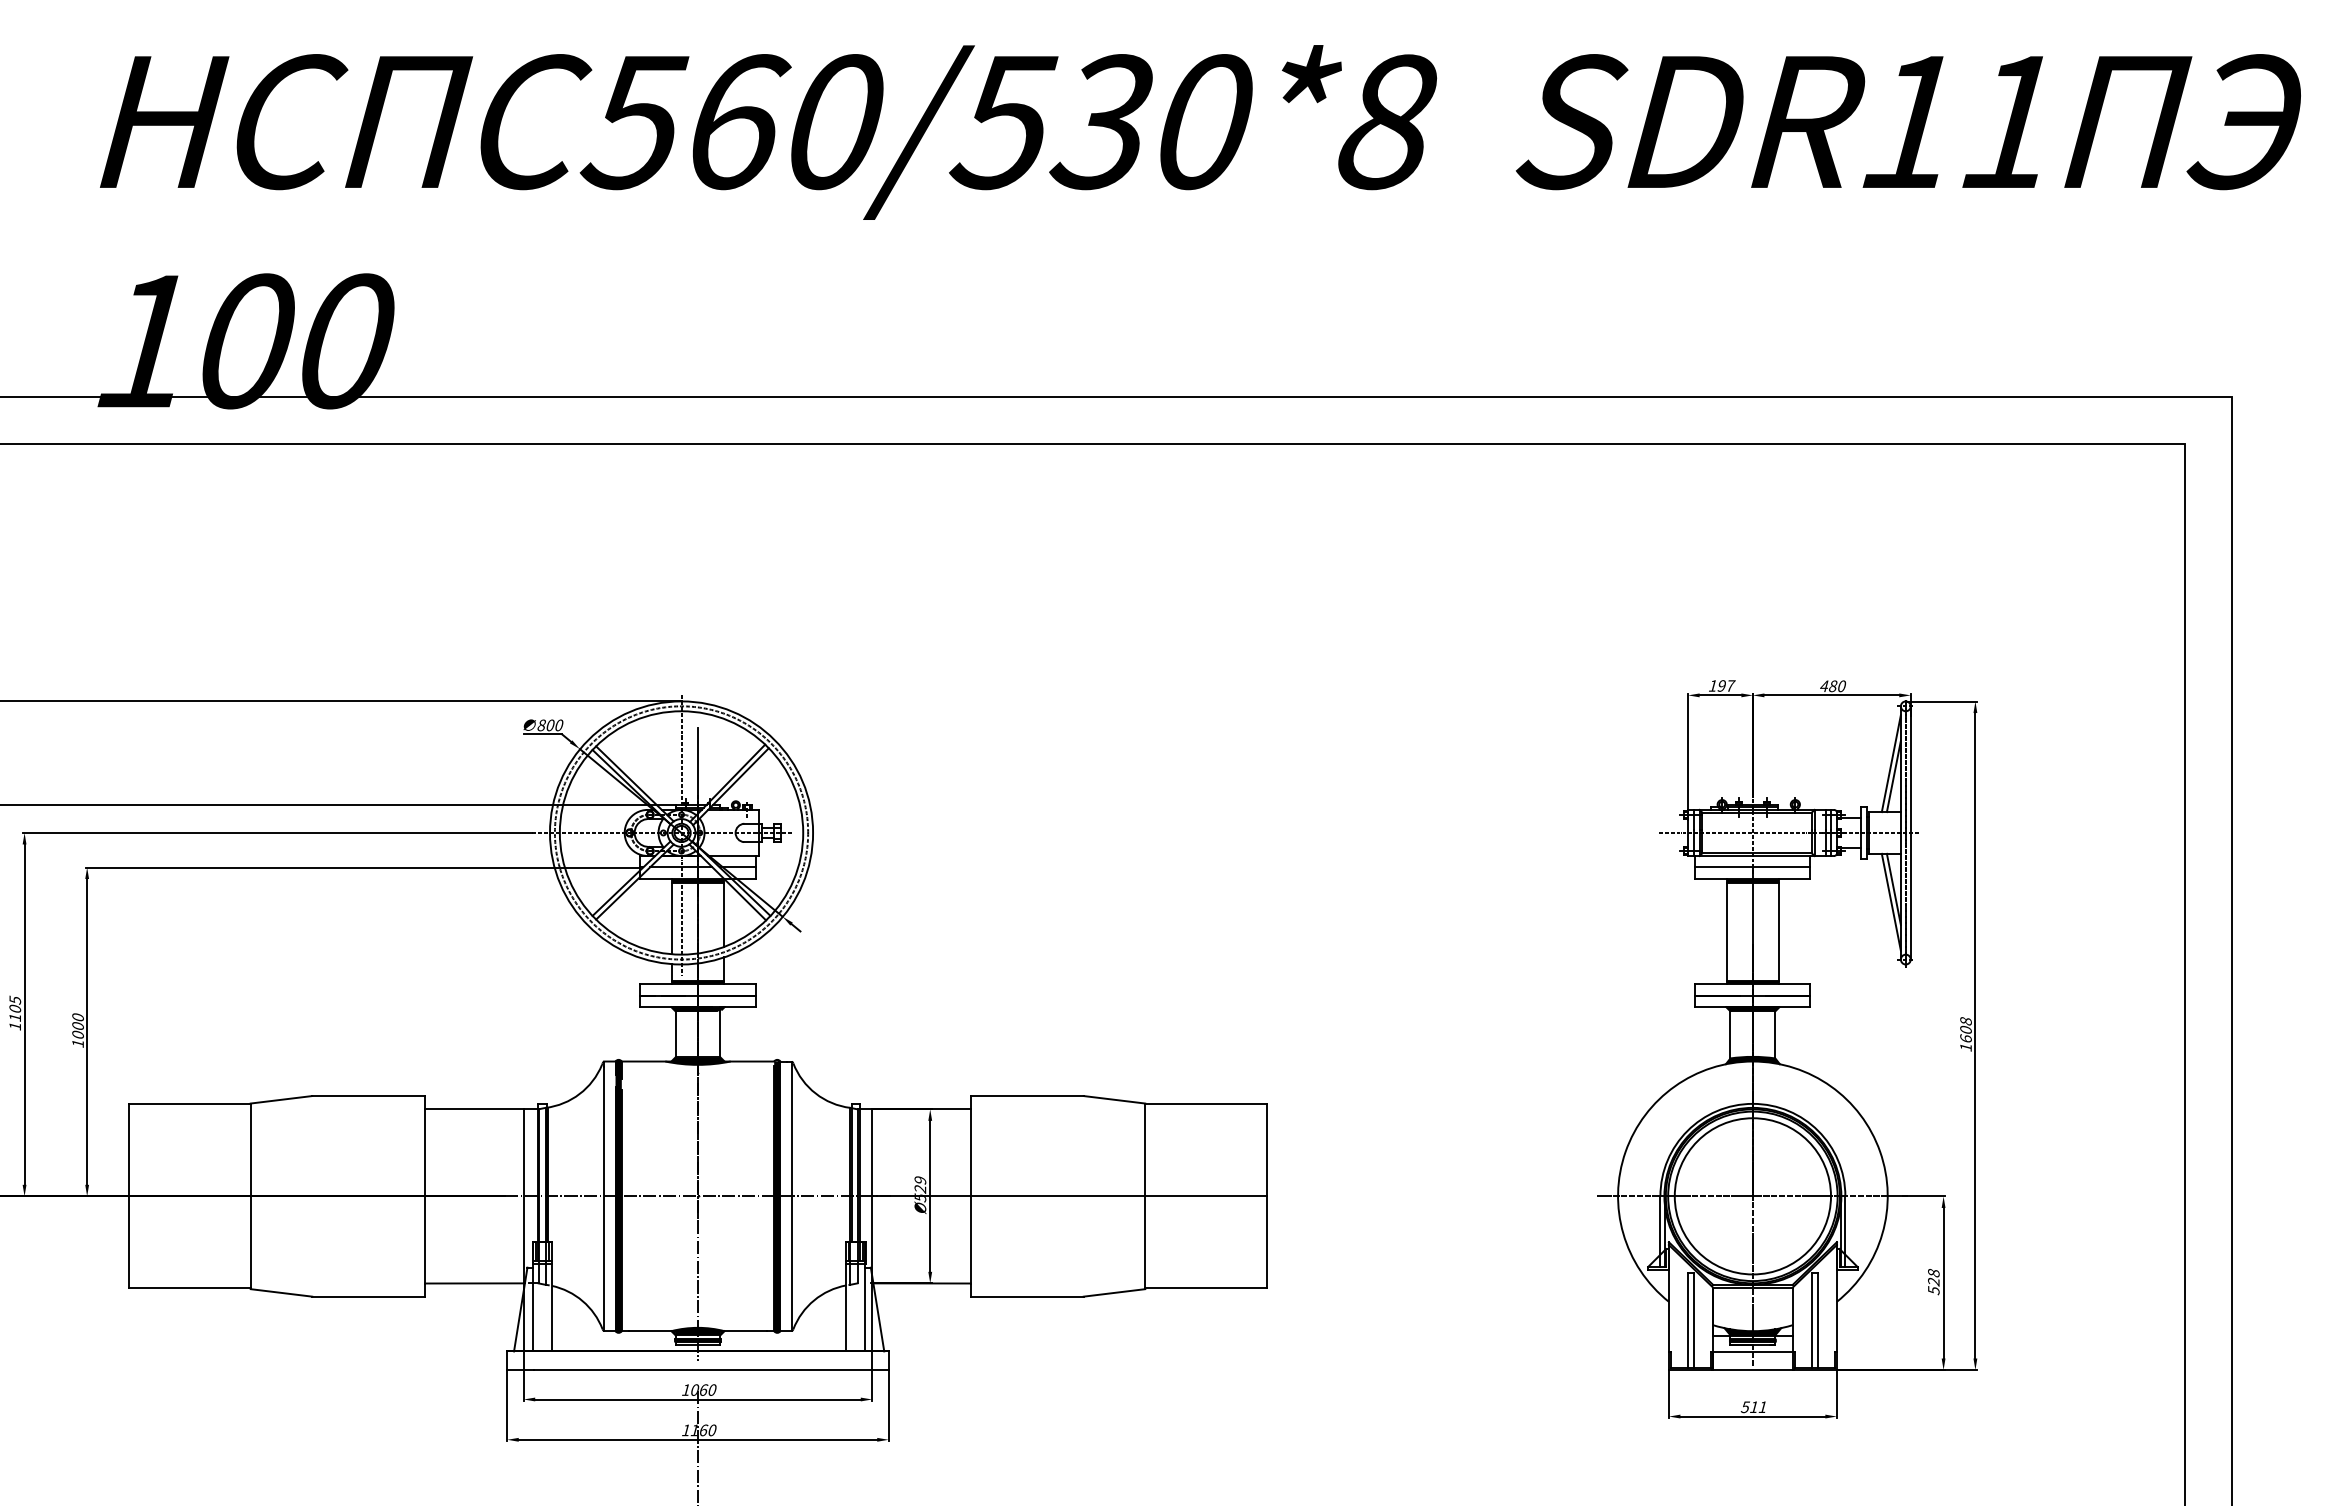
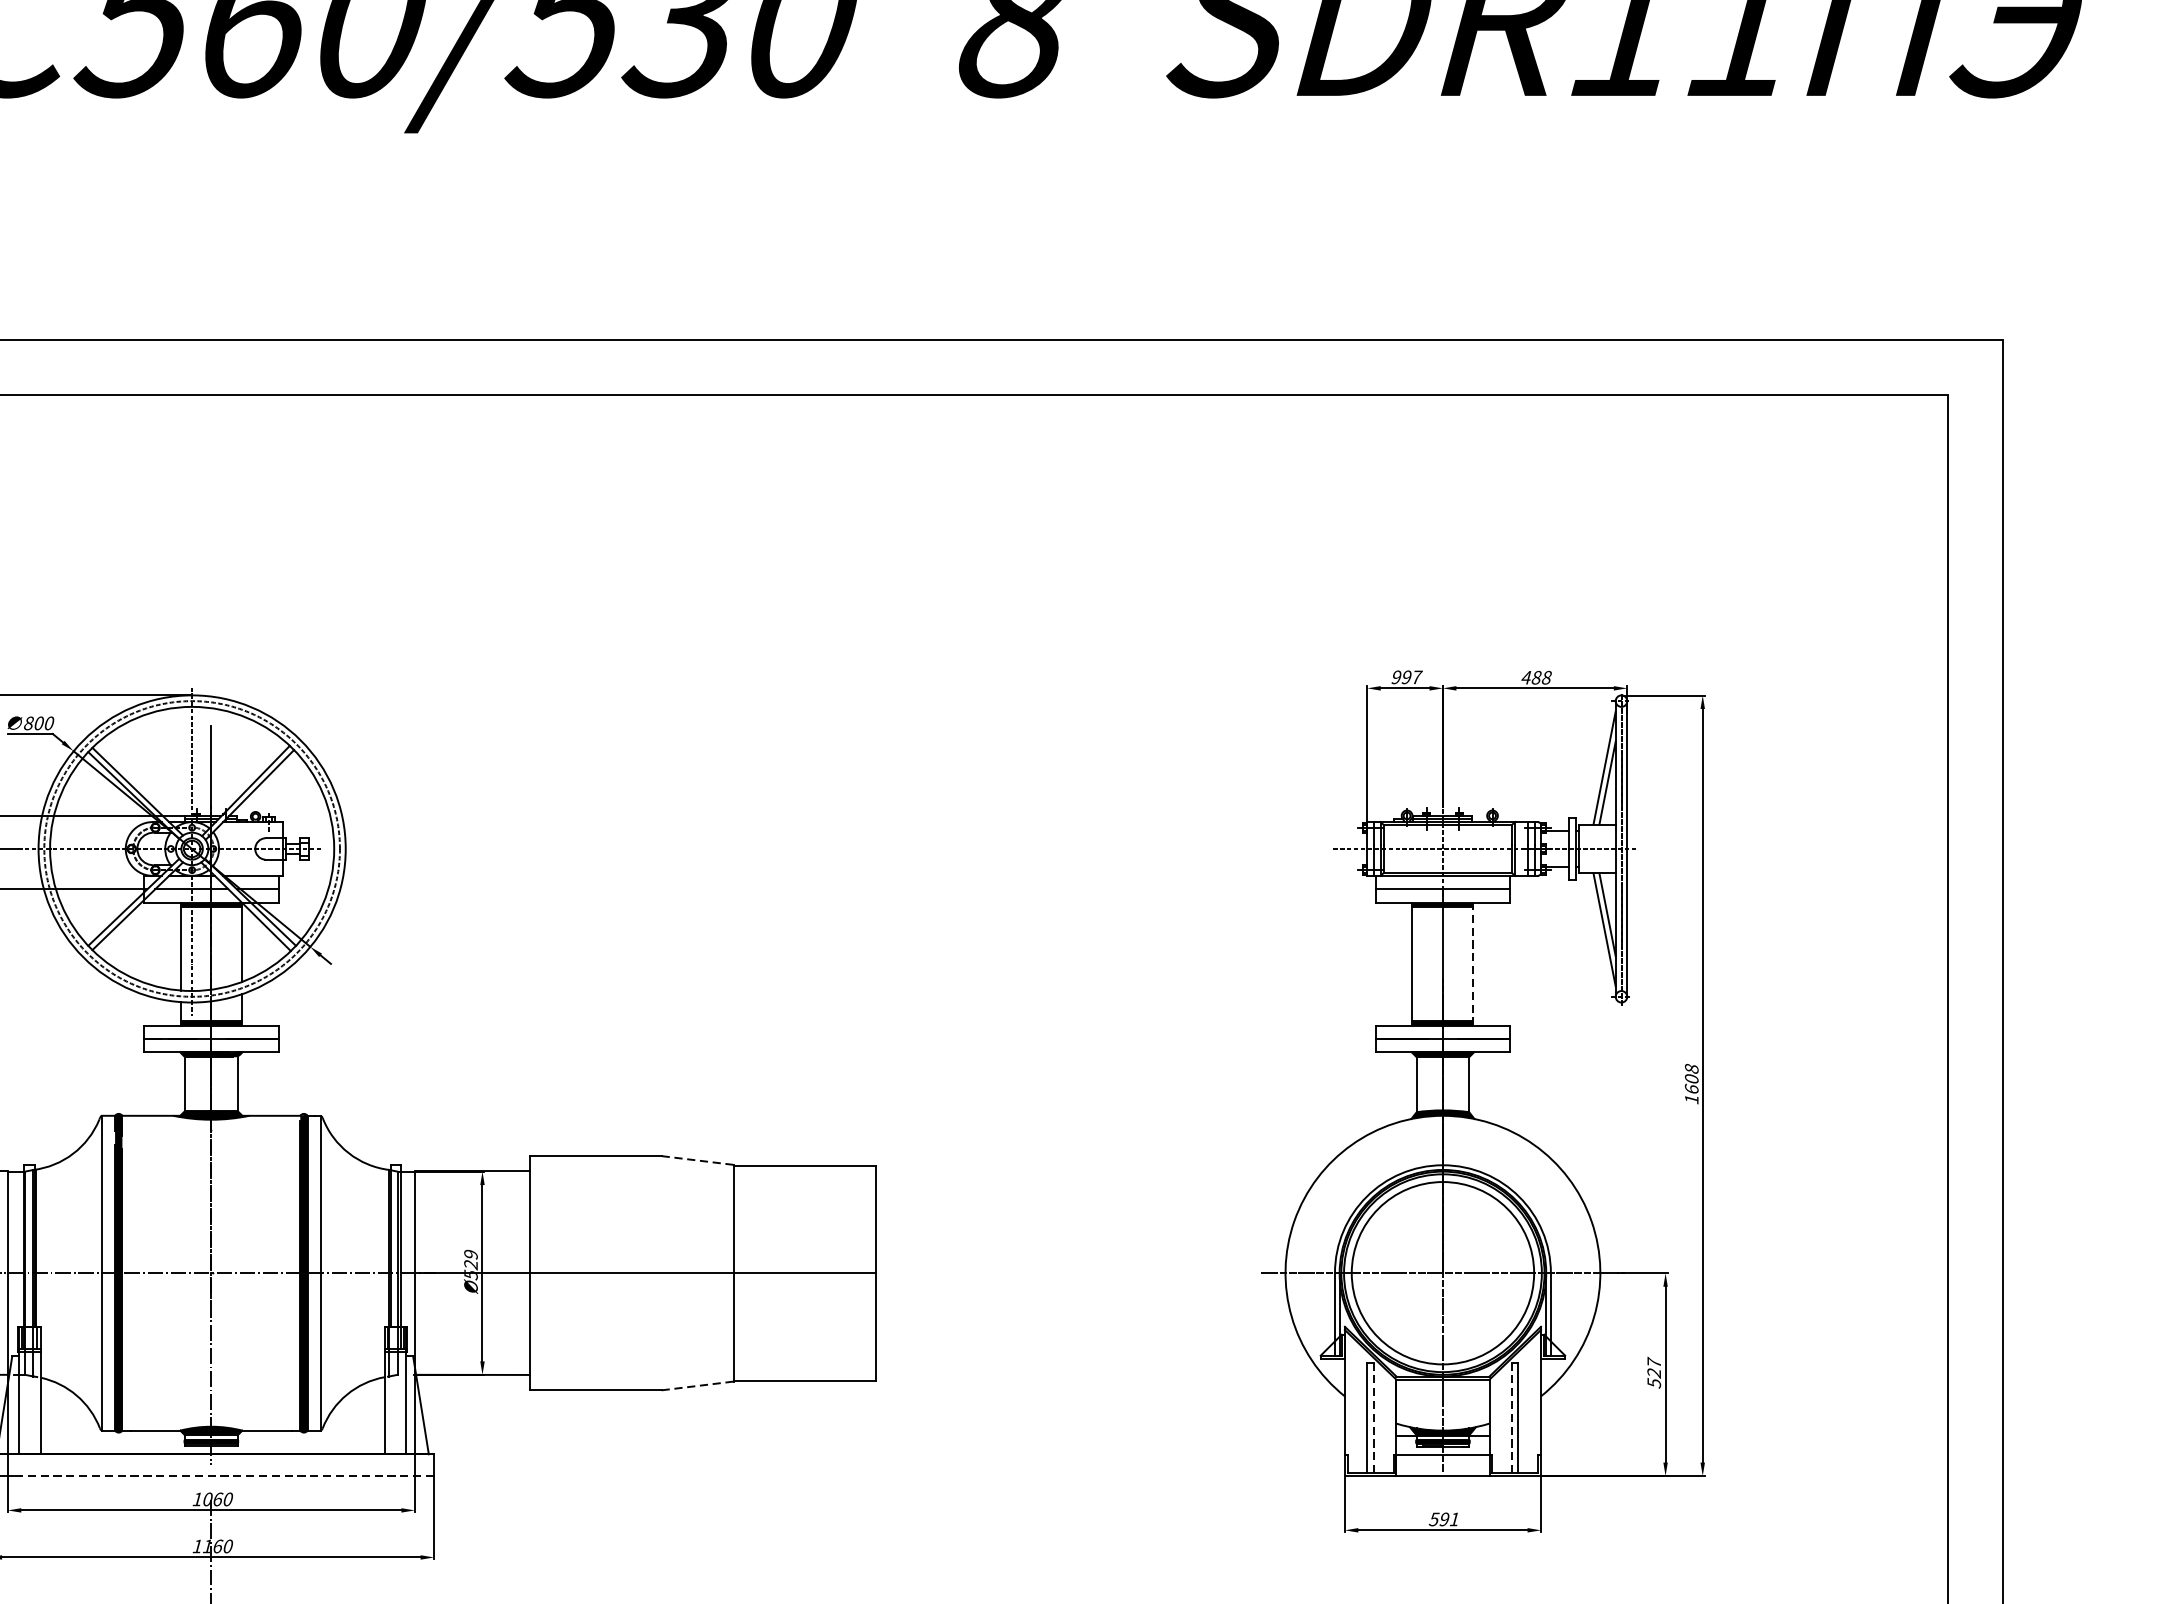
text: (1712, 685) -> (1395, 676), 197 -> 997
text: (1841, 686) -> (1546, 677), 480 -> 488
line: (1779, 931) -> (1474, 964), solid -> dashed
line: (1114, 1099) -> (697, 1160), solid -> dashed
text: (1933, 1272) -> (1653, 1362), 528 -> 527
line: (1114, 1292) -> (697, 1385), solid -> dashed
line: (1693, 1319) -> (1373, 1417), solid -> dashed
line: (1812, 1319) -> (1512, 1417), solid -> dashed
line: (711, 1370) -> (227, 1476), solid -> dashed
text: (1754, 1407) -> (1444, 1519), 511 -> 591

